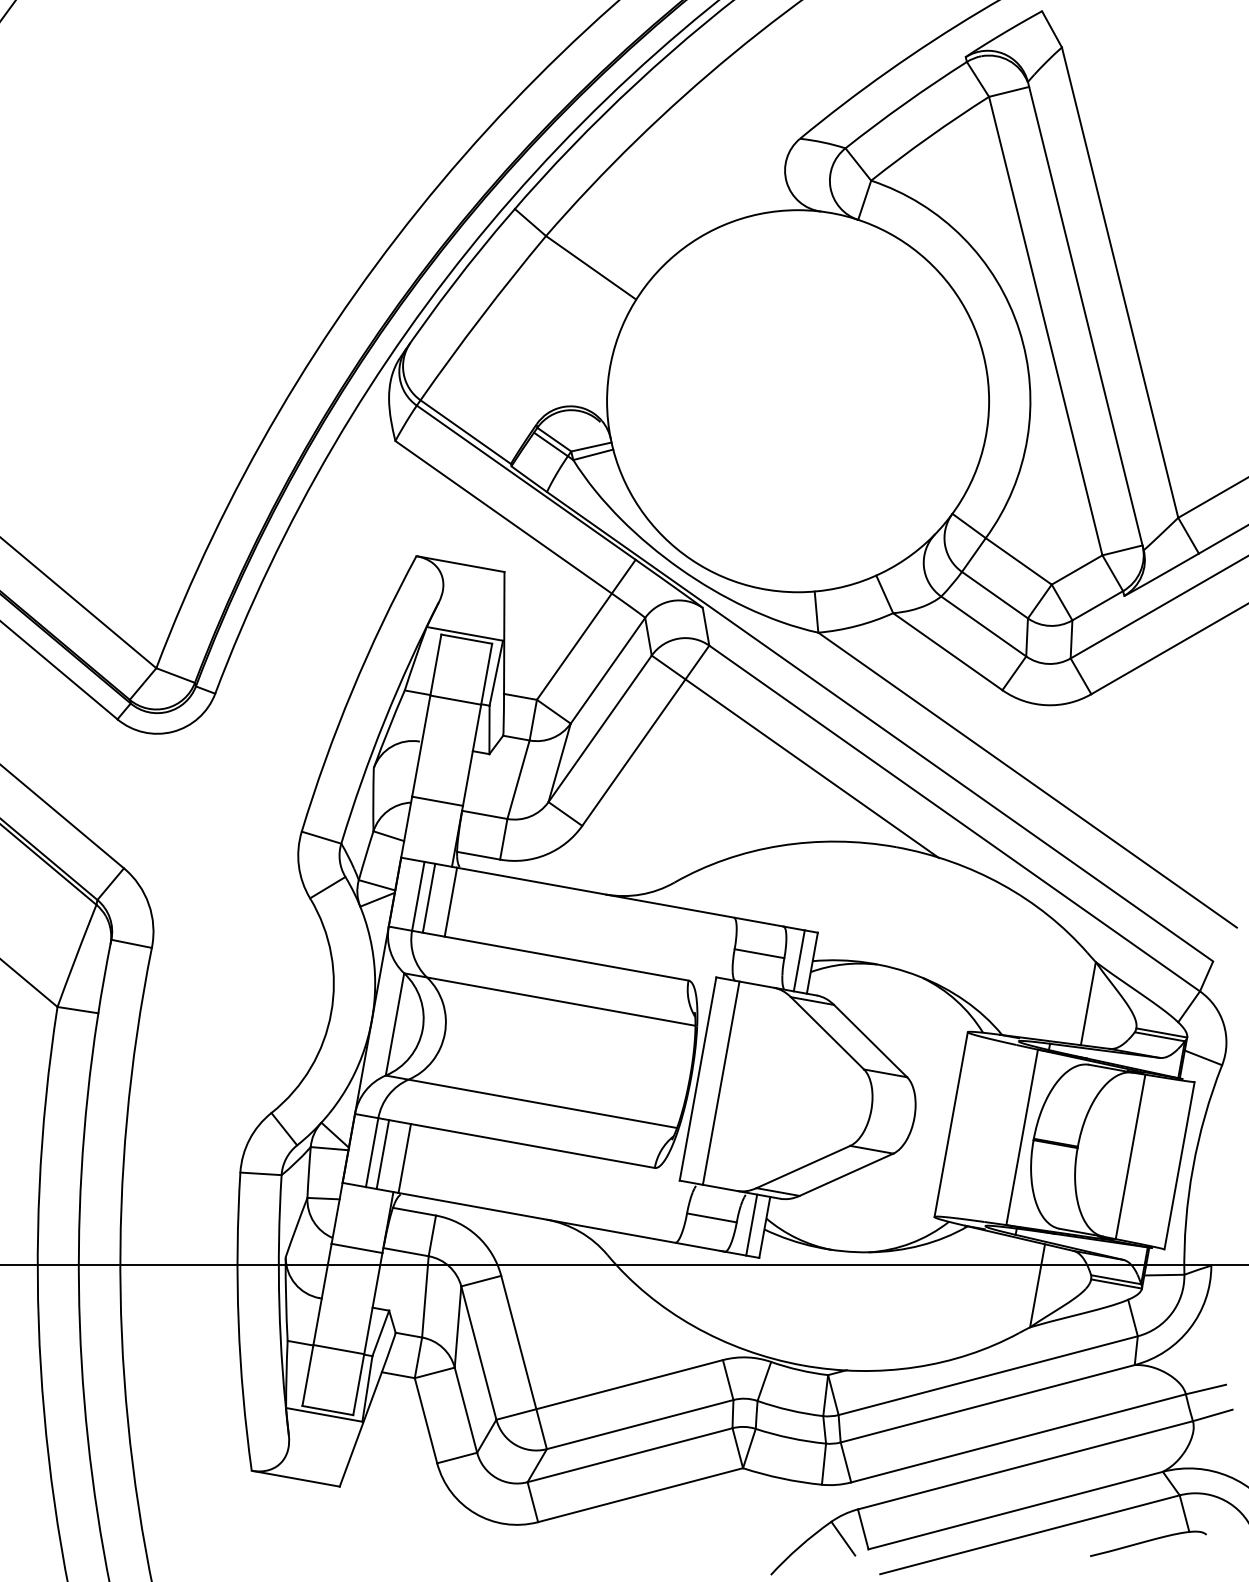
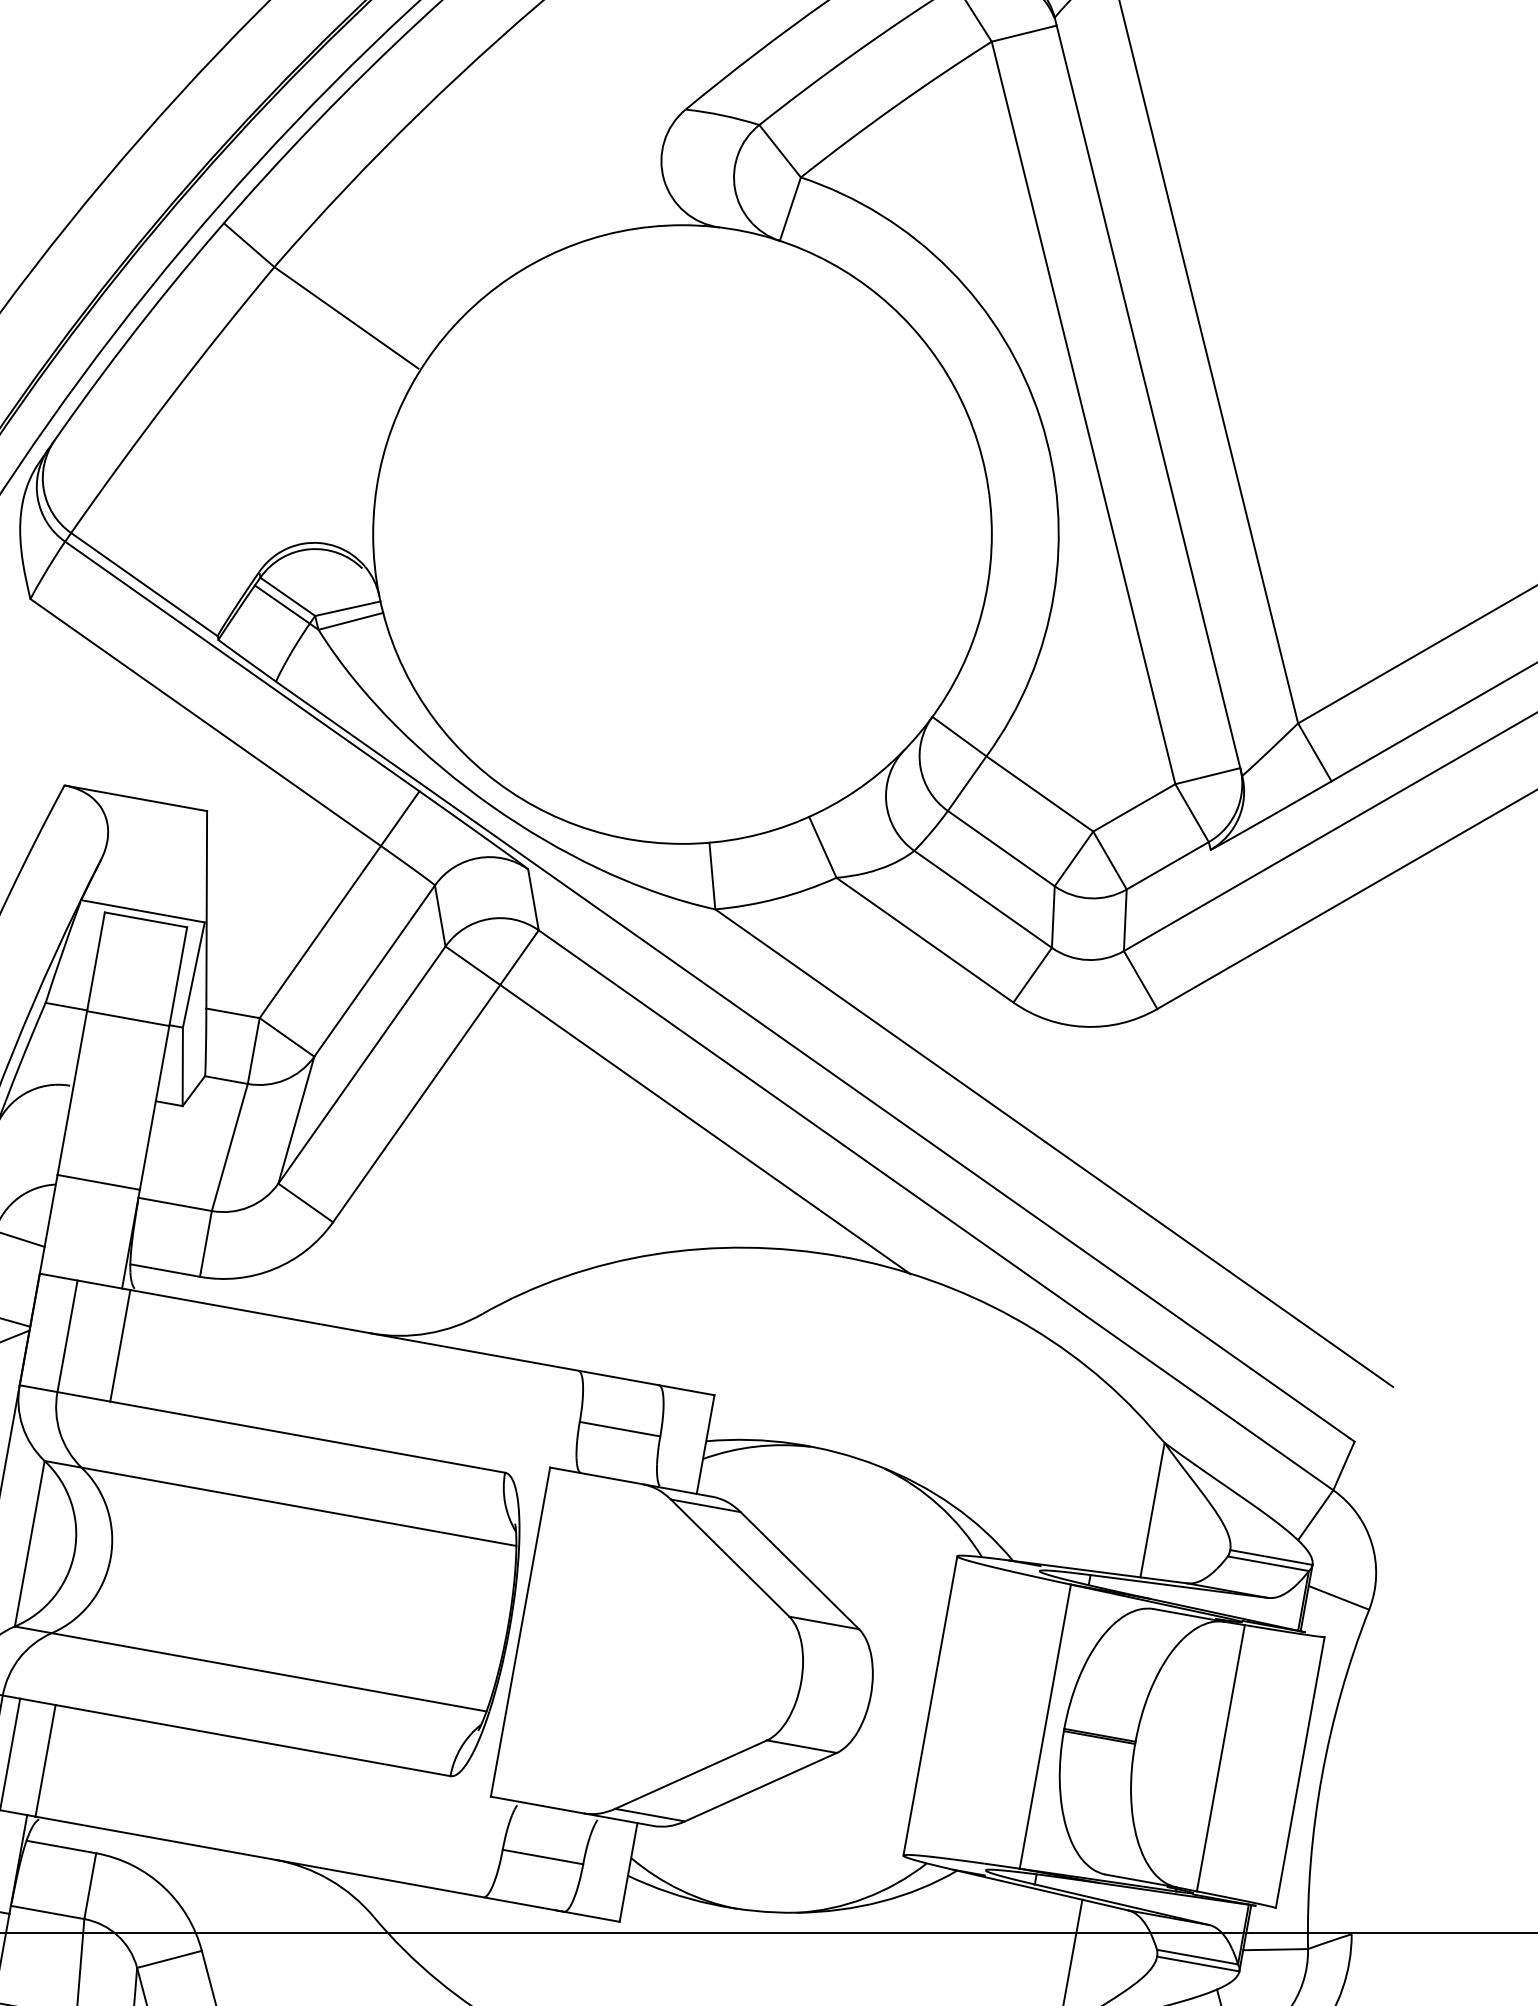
line: (428, 897) -> (84, 1338), removed
line: (798, 960) -> (683, 1440), removed
line: (720, 1082) -> (556, 1637), removed
line: (751, 1224) -> (607, 1867), removed

